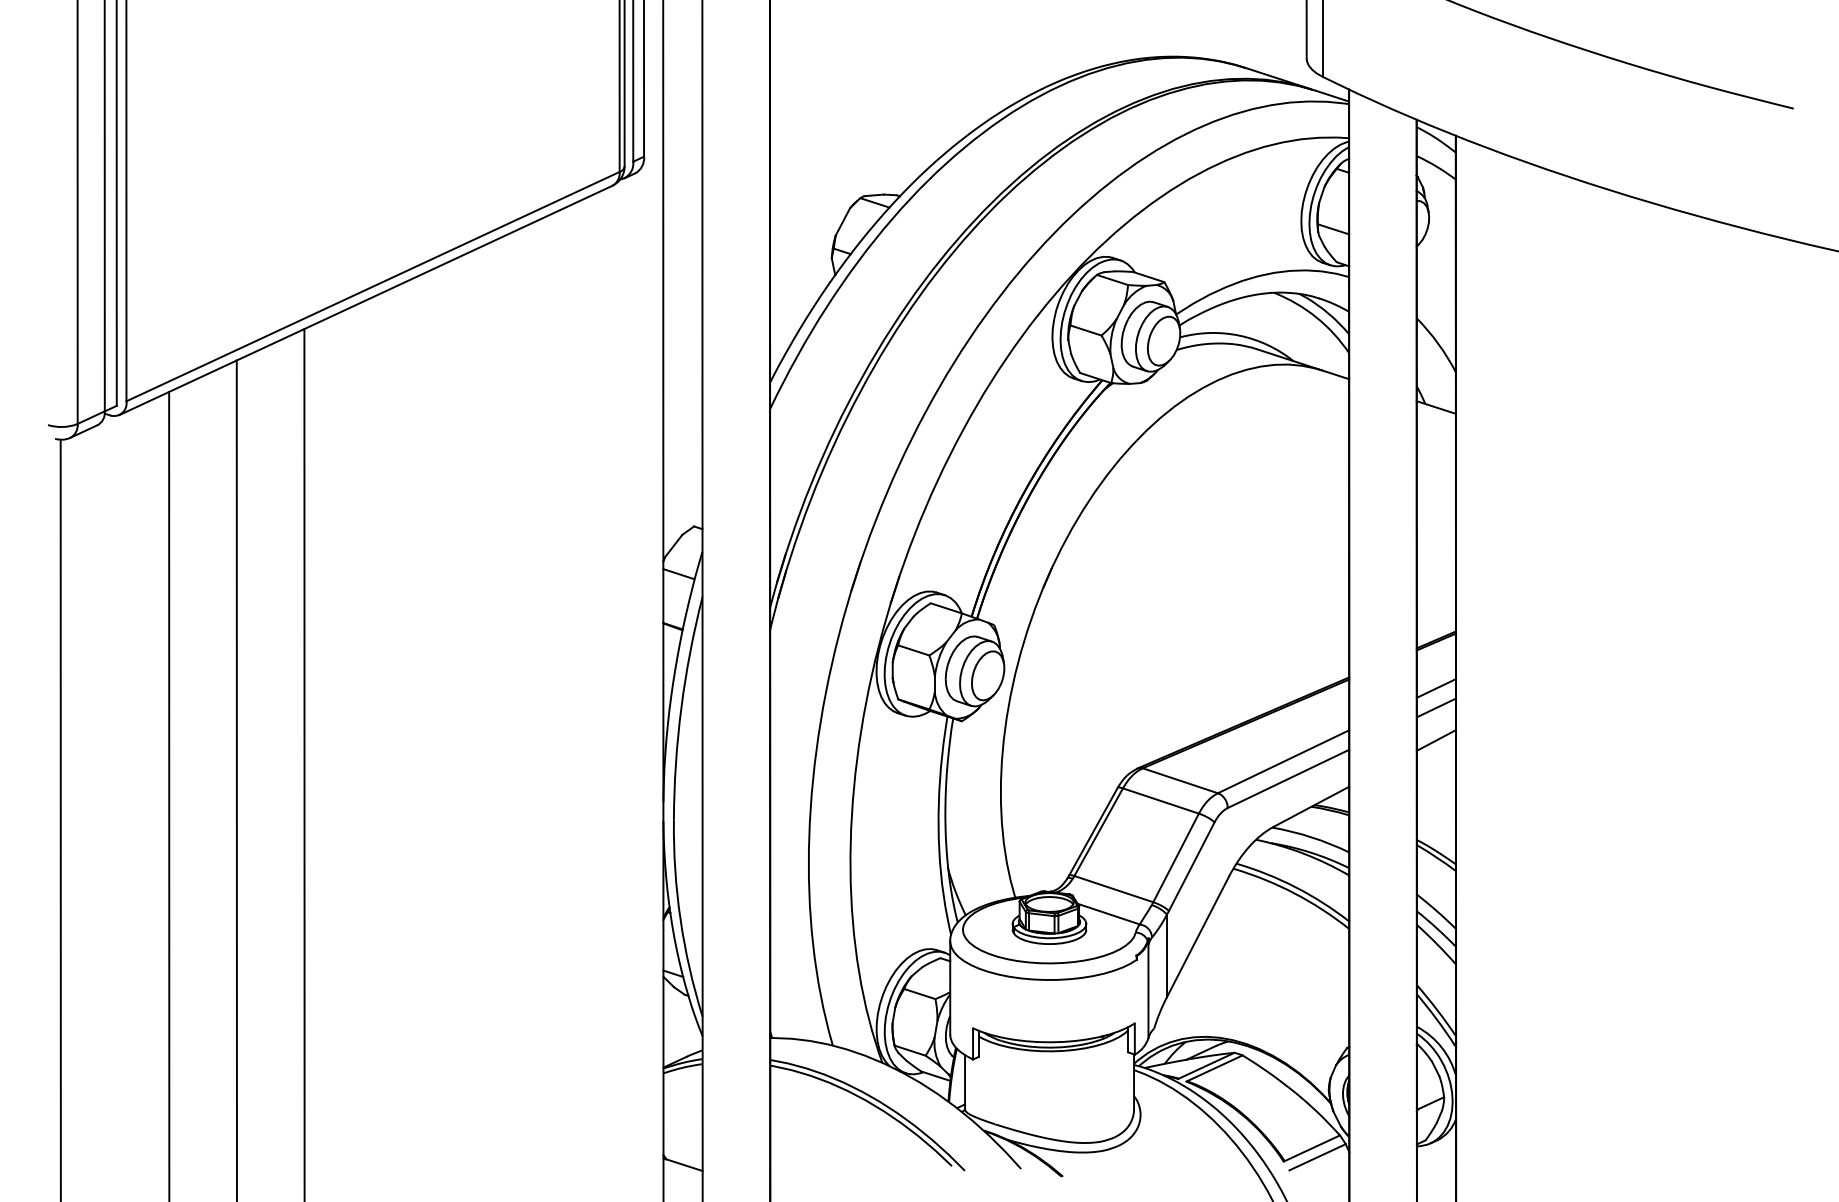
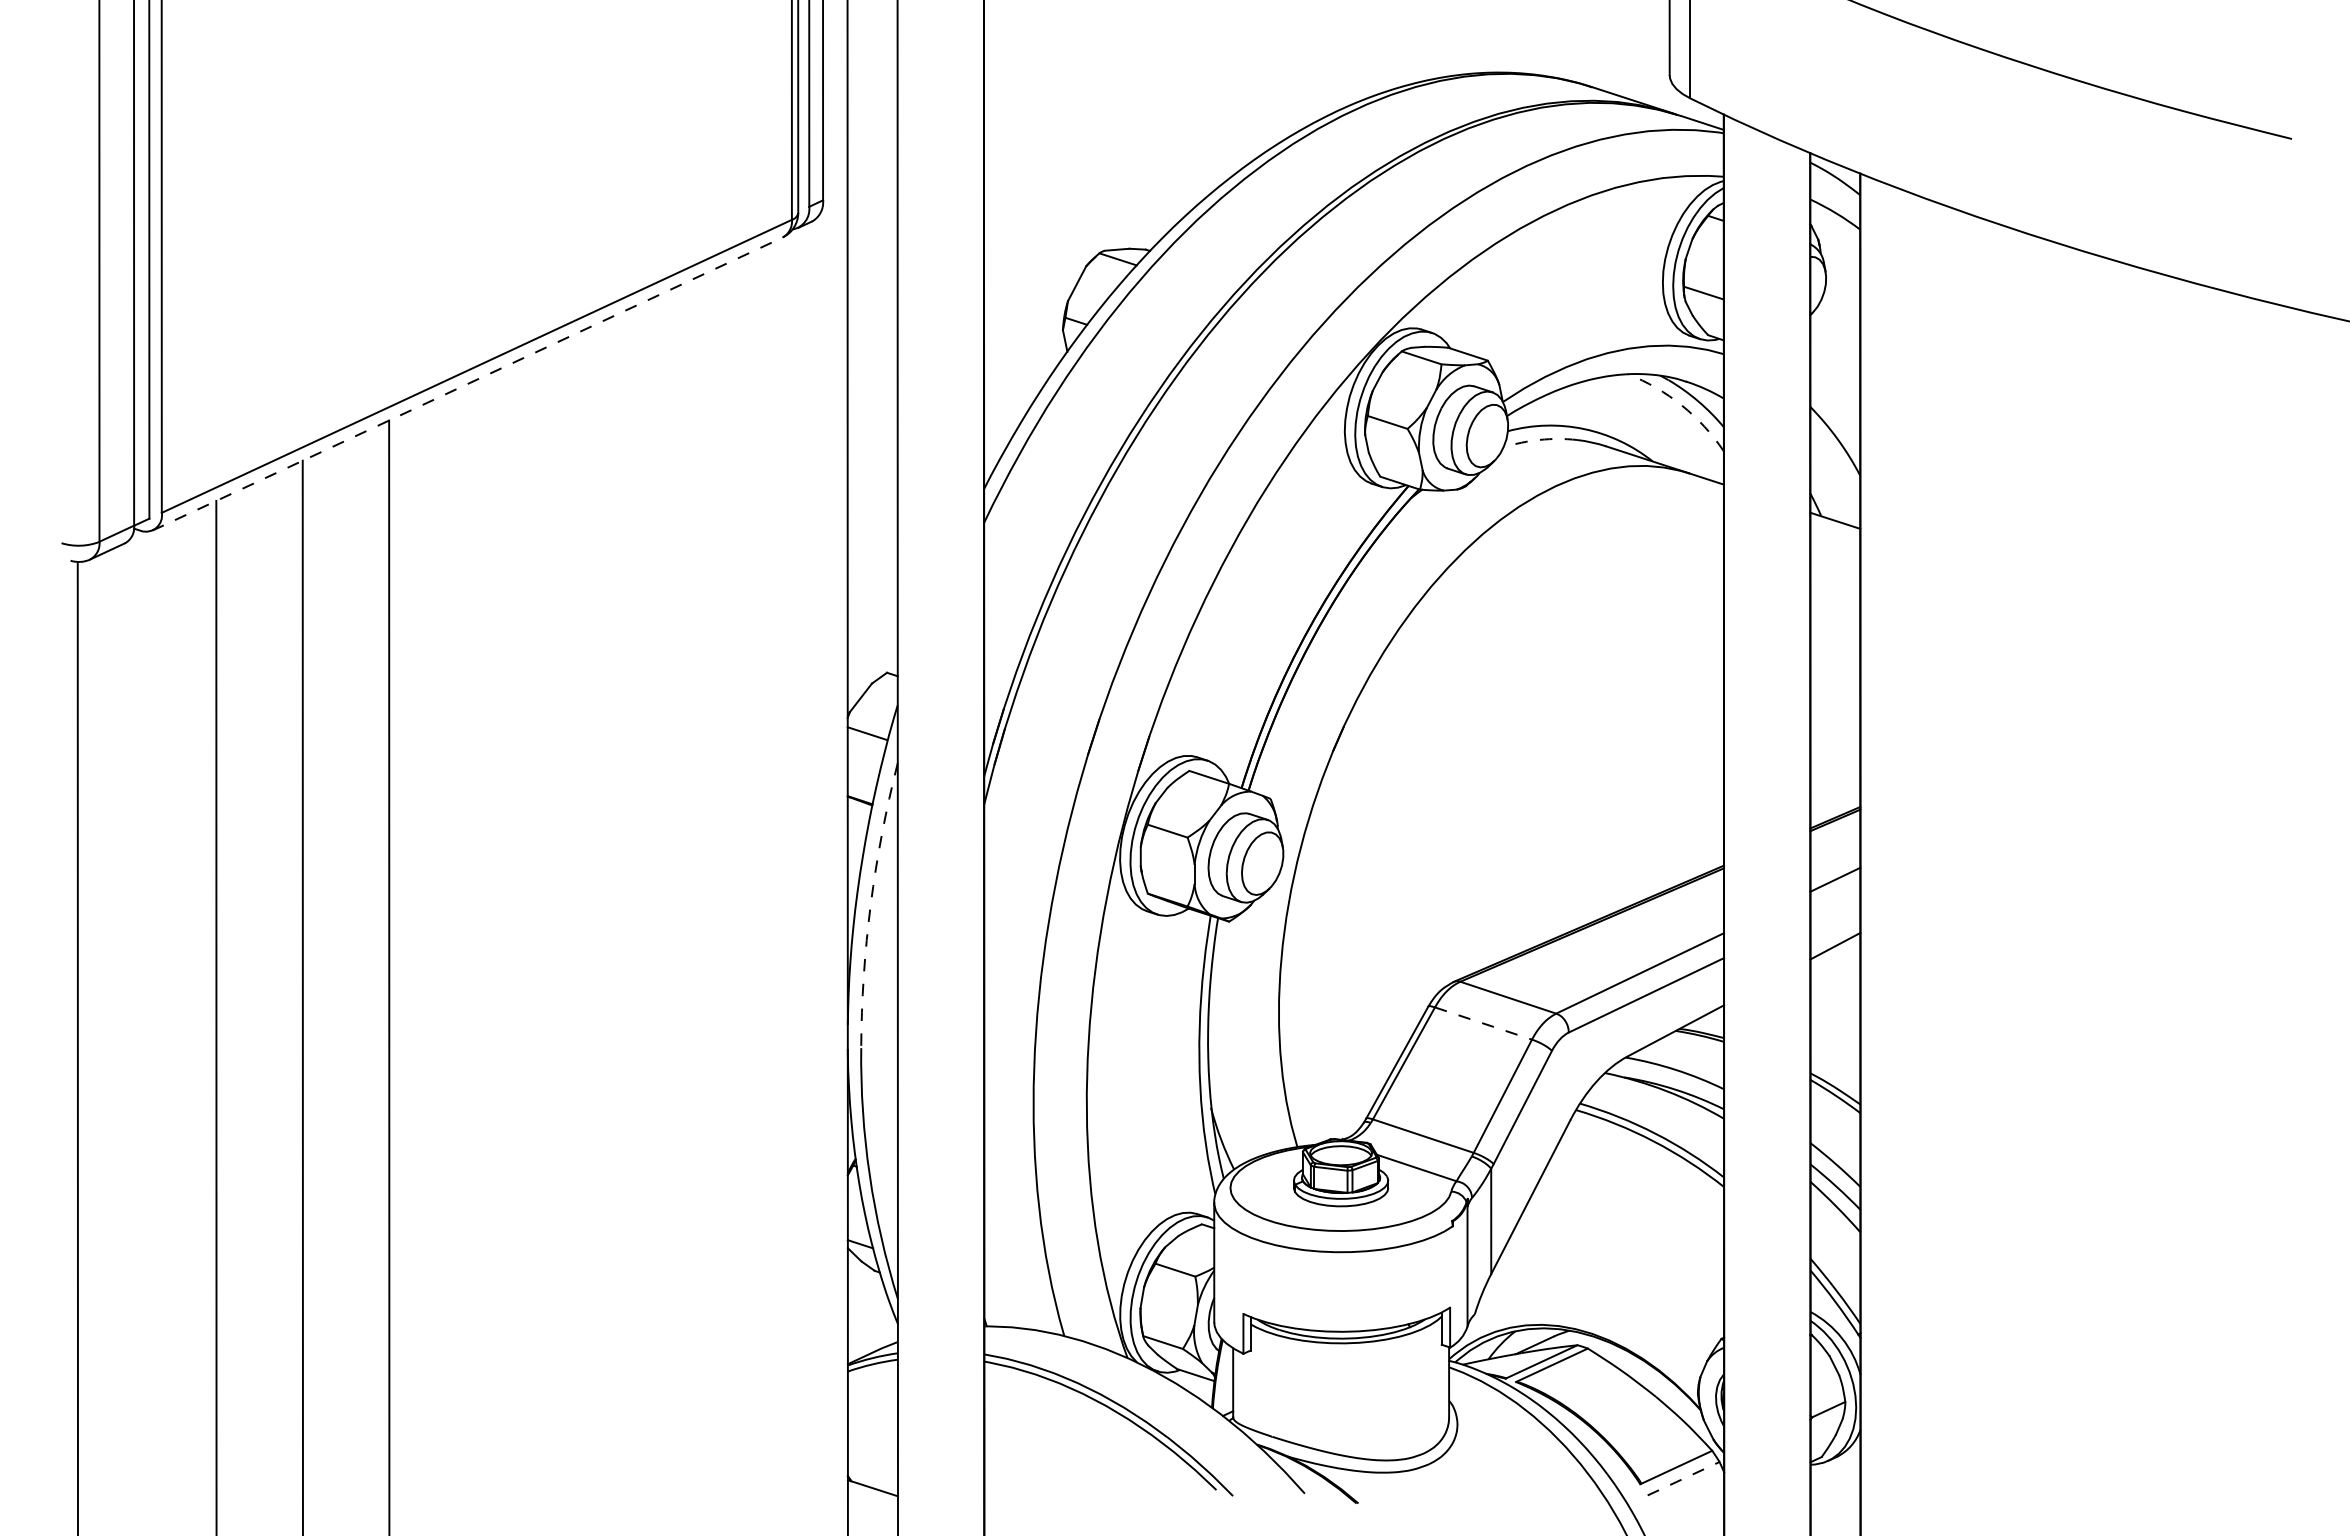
line: (366, 300) -> (468, 383), solid -> dashed
arc: (1315, 317) -> (1681, 405), solid -> dashed
arc: (1204, 343) -> (1539, 439), solid -> dashed
arc: (681, 707) -> (870, 904), solid -> dashed
line: (1436, 707) -> (1835, 904), removed
line: (1160, 800) -> (1483, 1023), solid -> dashed
line: (1317, 1157) -> (1683, 1478), solid -> dashed

